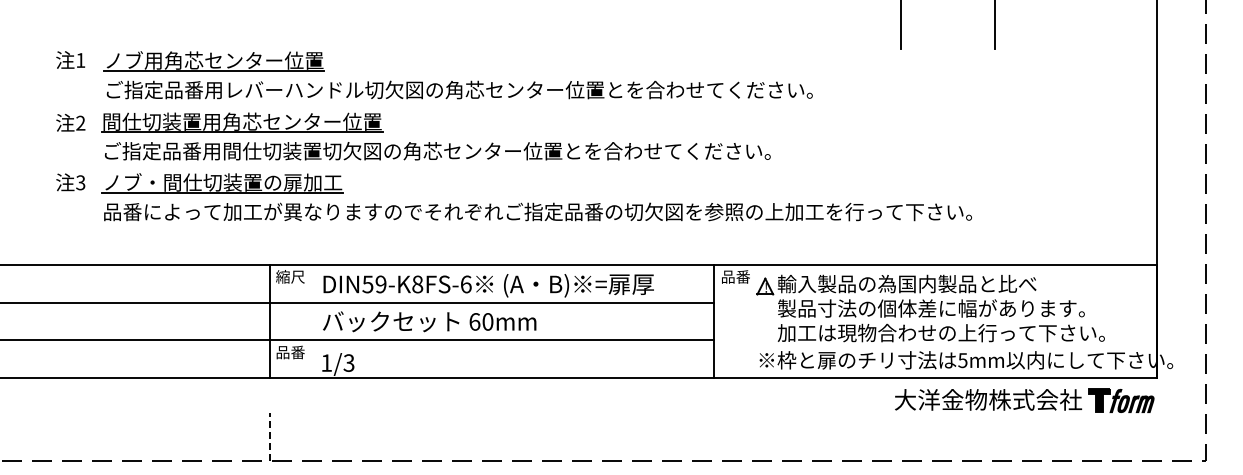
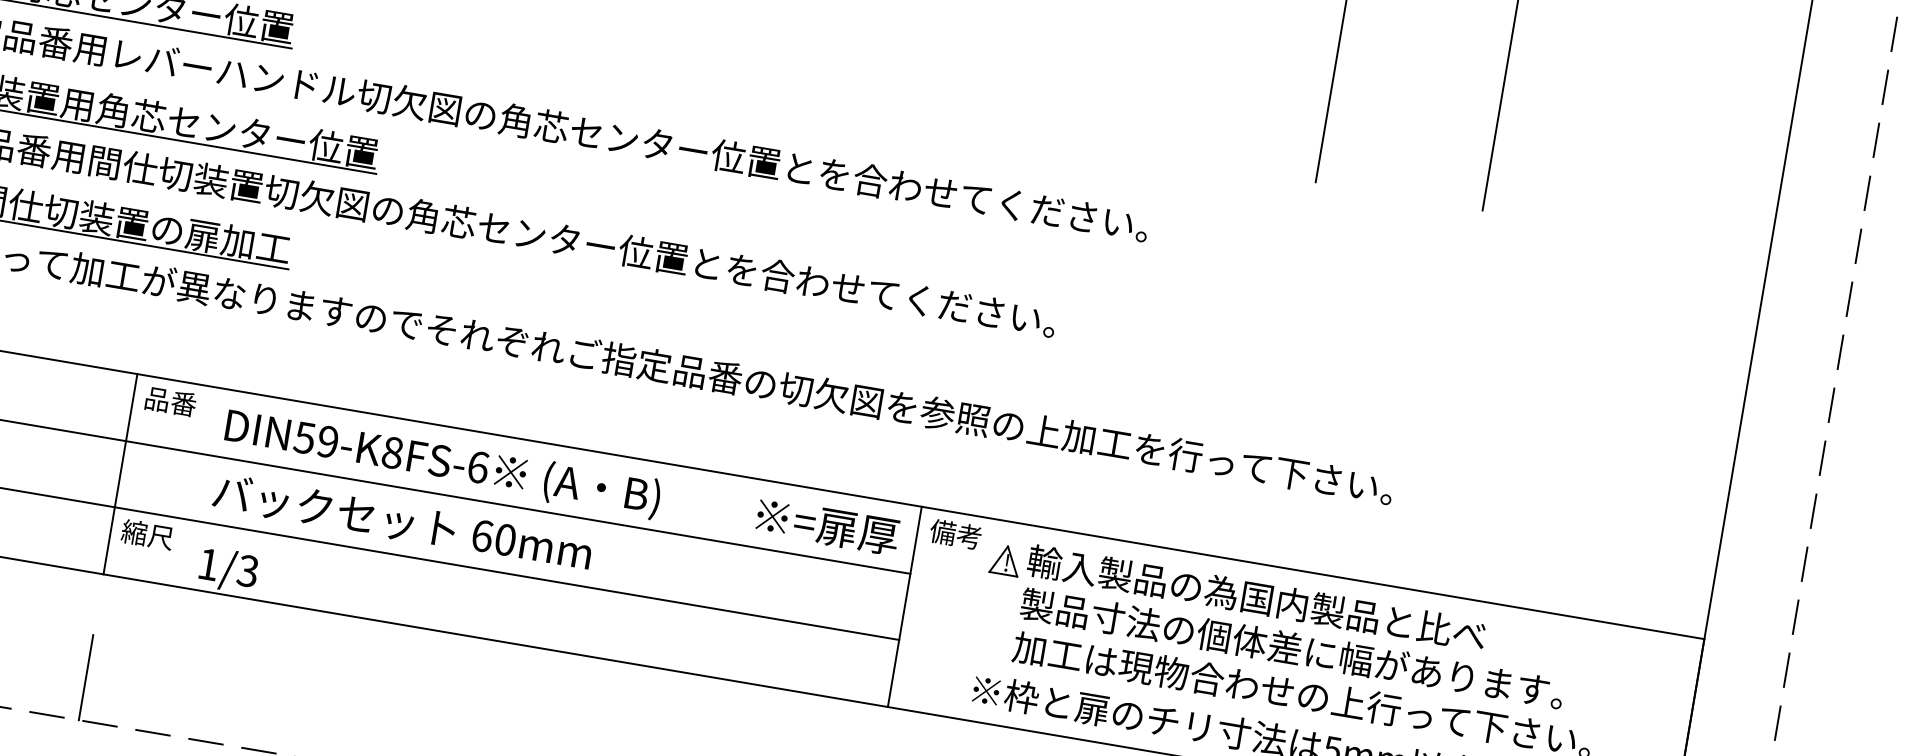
text: (290, 276) -> (170, 400), 縮尺 -> 品番
text: (735, 276) -> (956, 533), 品番 -> 備考
text: (613, 284) -> (826, 526), moved
text: (290, 352) -> (147, 534), 品番 -> 縮尺
line: (269, 436) -> (85, 676), dashed -> solid

